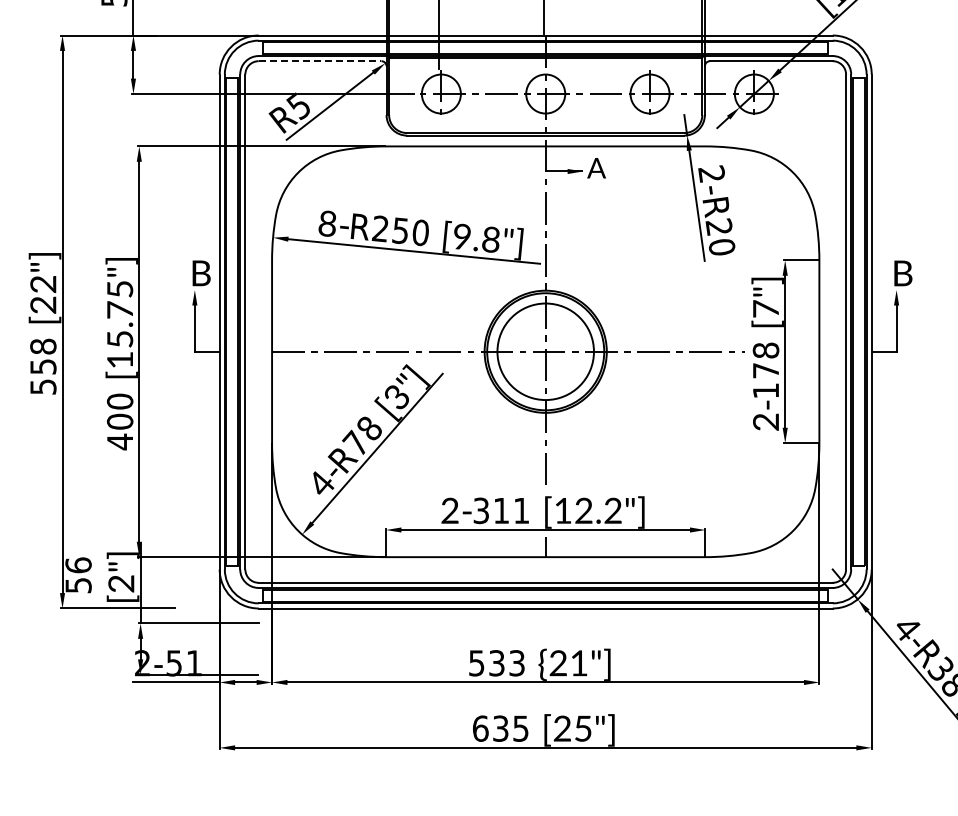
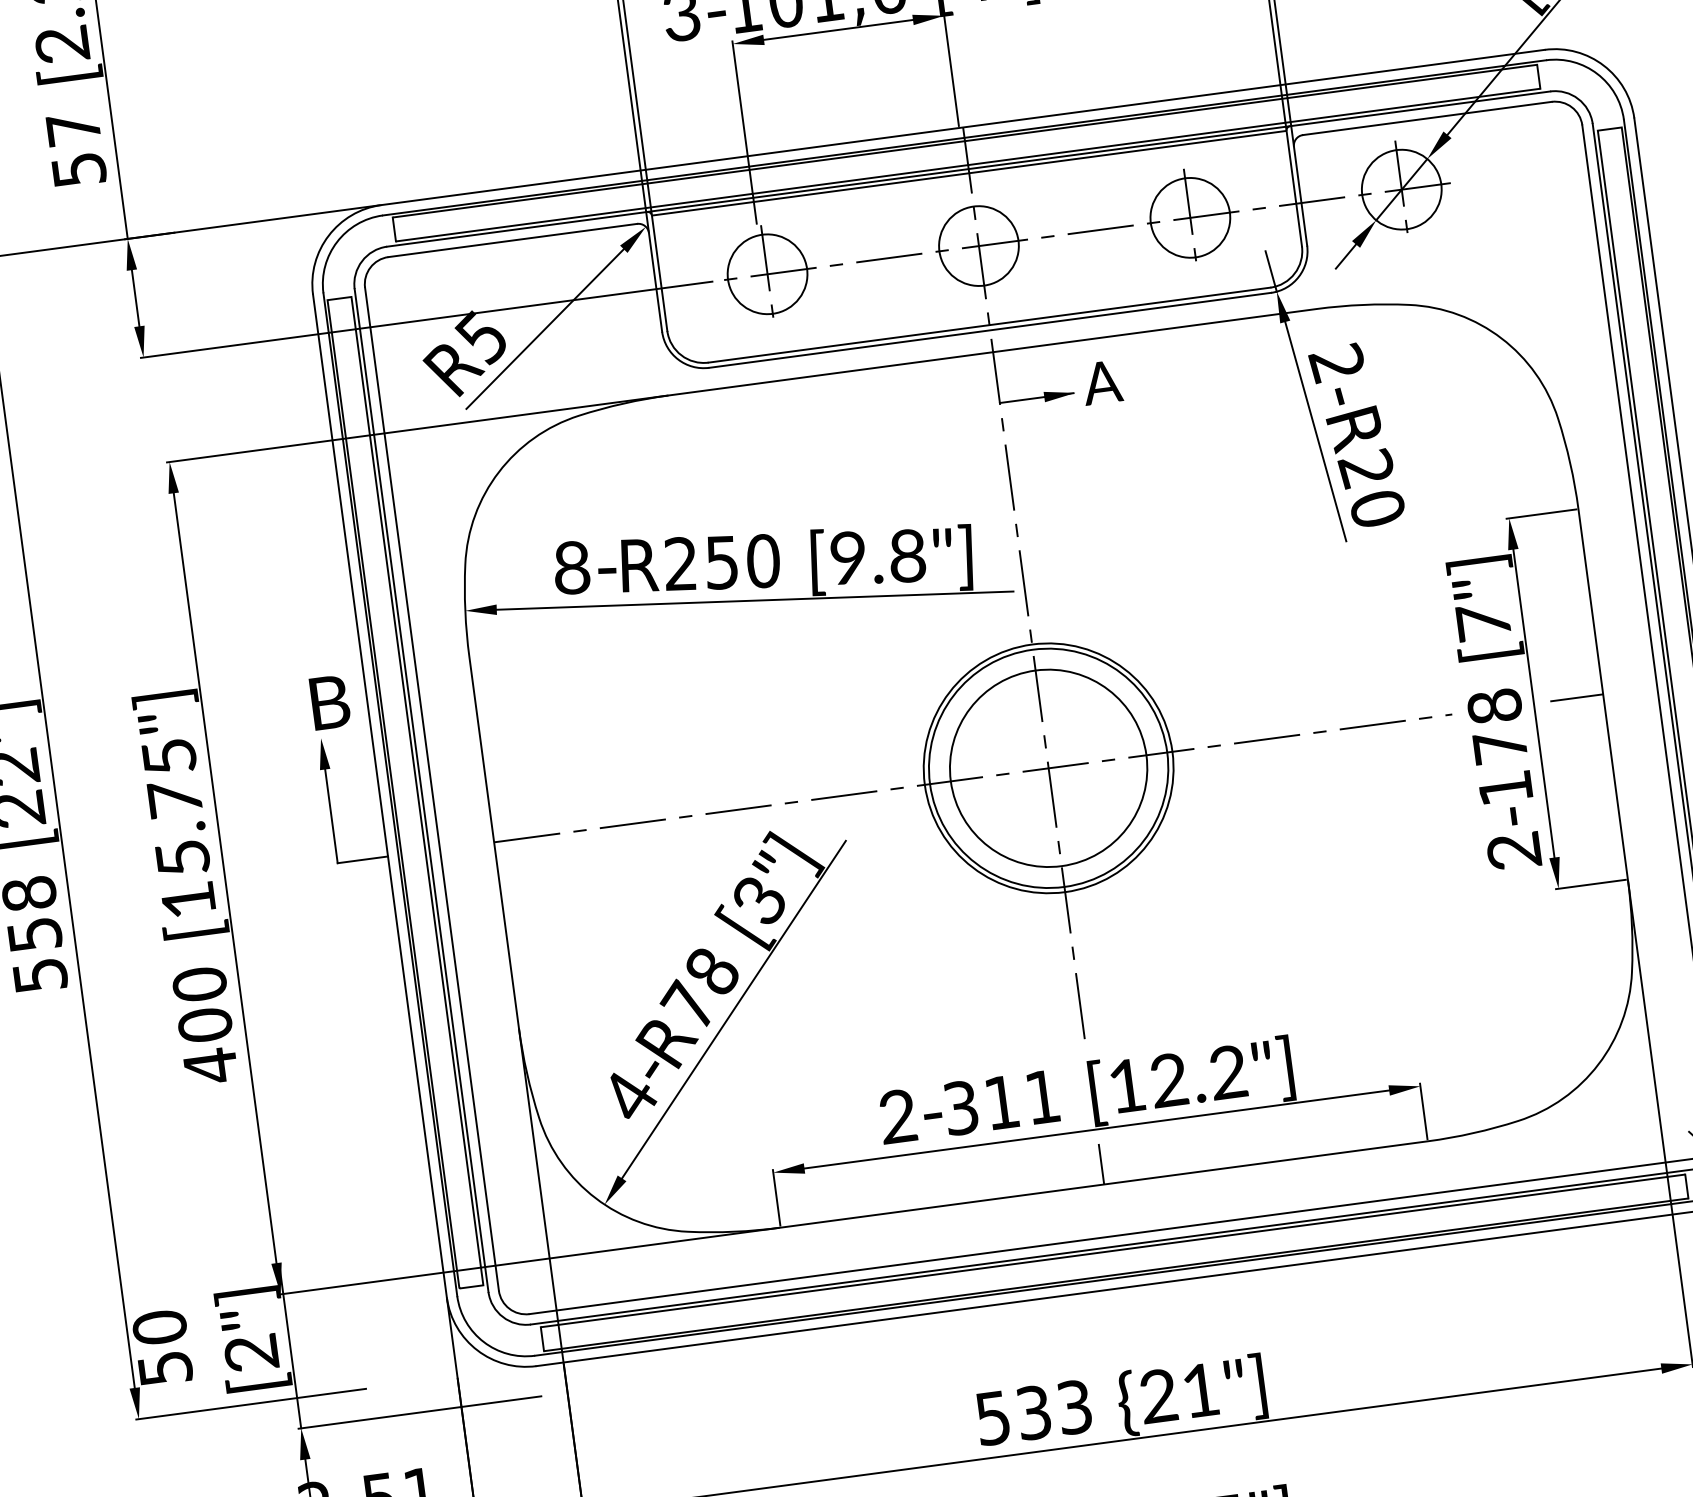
line: (320, 61) -> (513, 241), dashed -> solid
line: (806, 351) -> (1576, 697), added
text: (78, 565) -> (159, 1327), 56 -> 50

